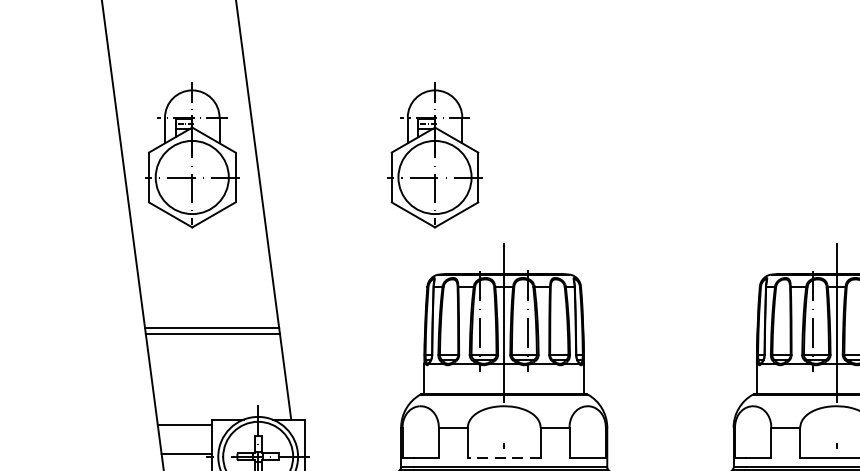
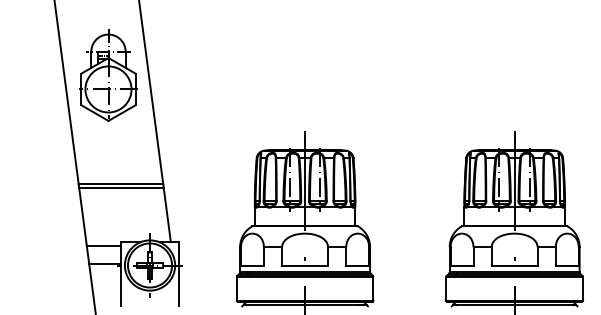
part: (435, 155) -> (261, 75), removed
line: (504, 456) -> (305, 265), dashed -> solid

